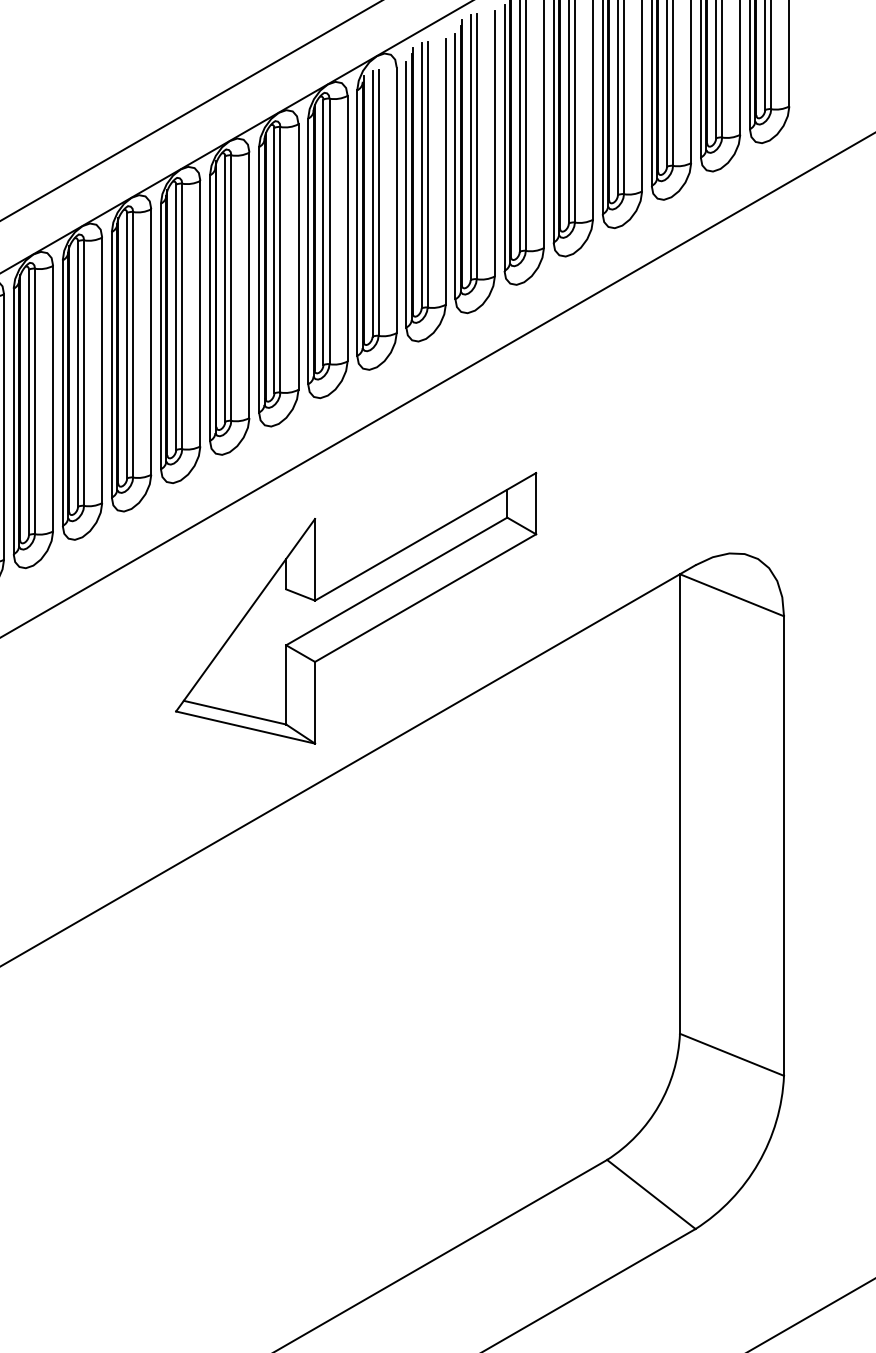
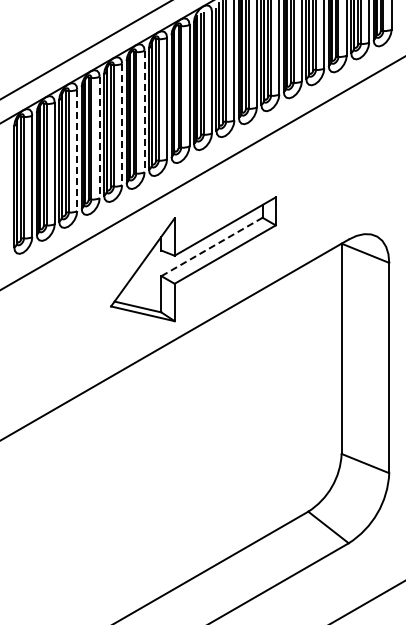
line: (249, 285) -> (144, 111), solid -> dashed
line: (201, 313) -> (122, 124), solid -> dashed
line: (150, 342) -> (99, 137), solid -> dashed
line: (102, 370) -> (77, 150), solid -> dashed
line: (397, 580) -> (212, 246), solid -> dashed

